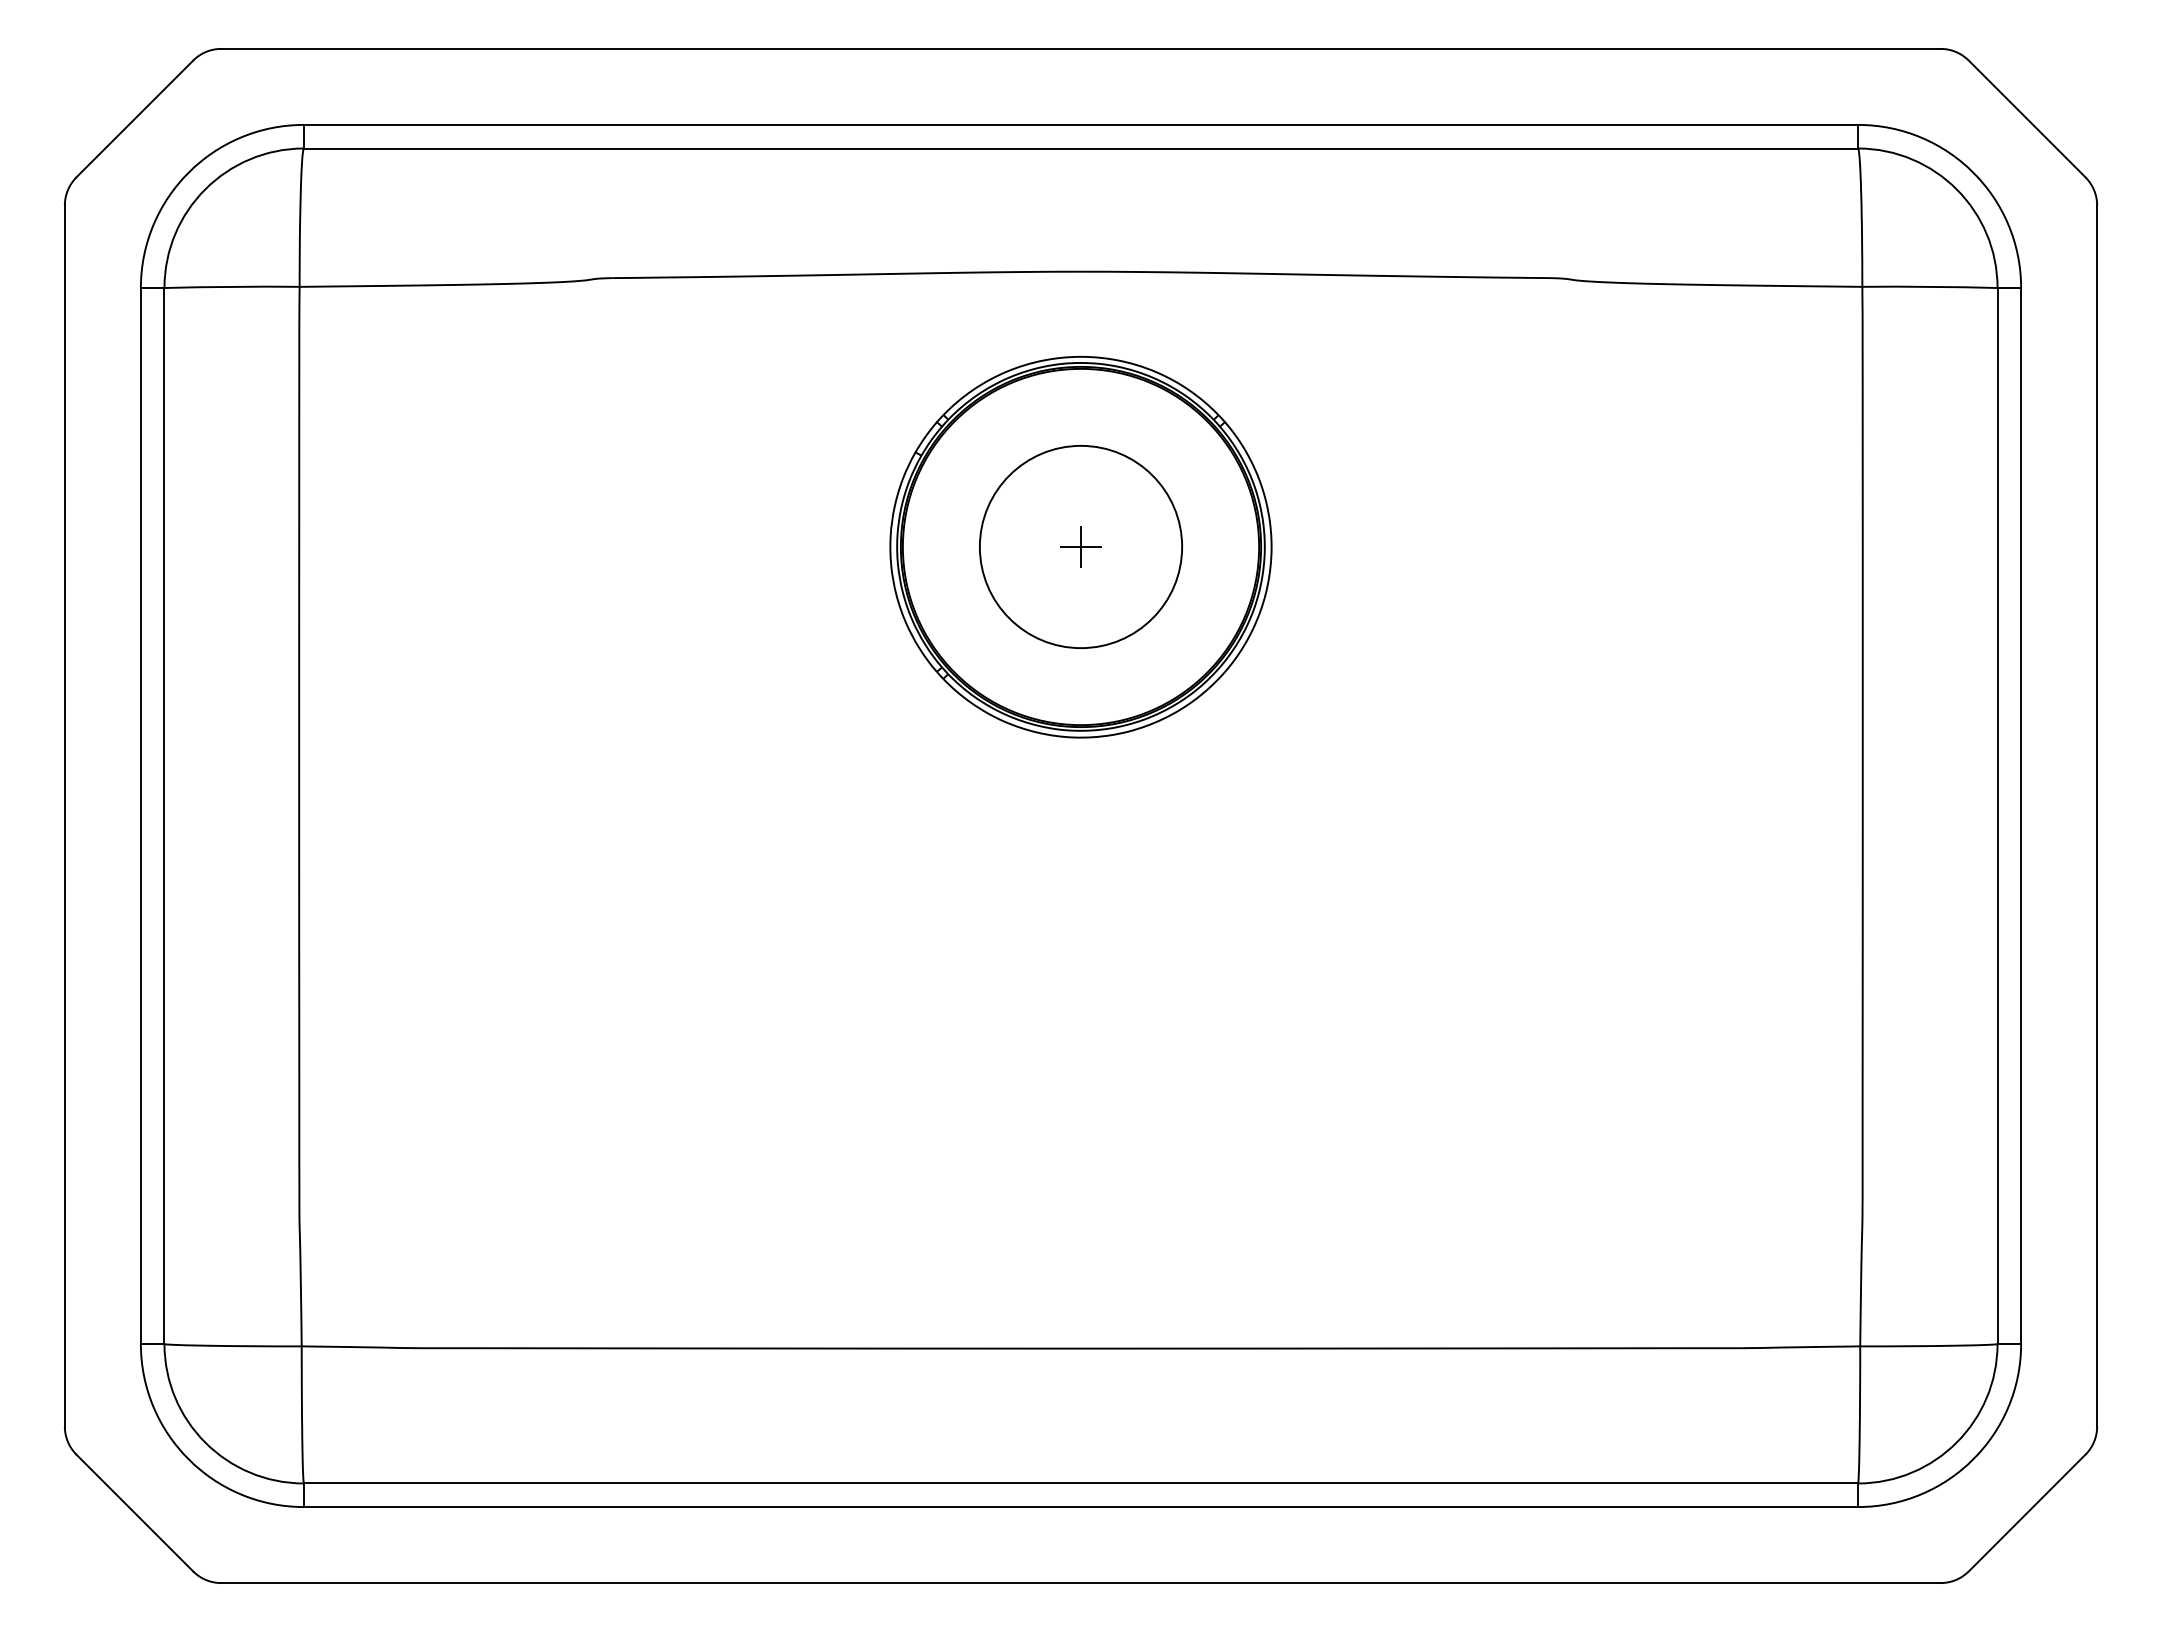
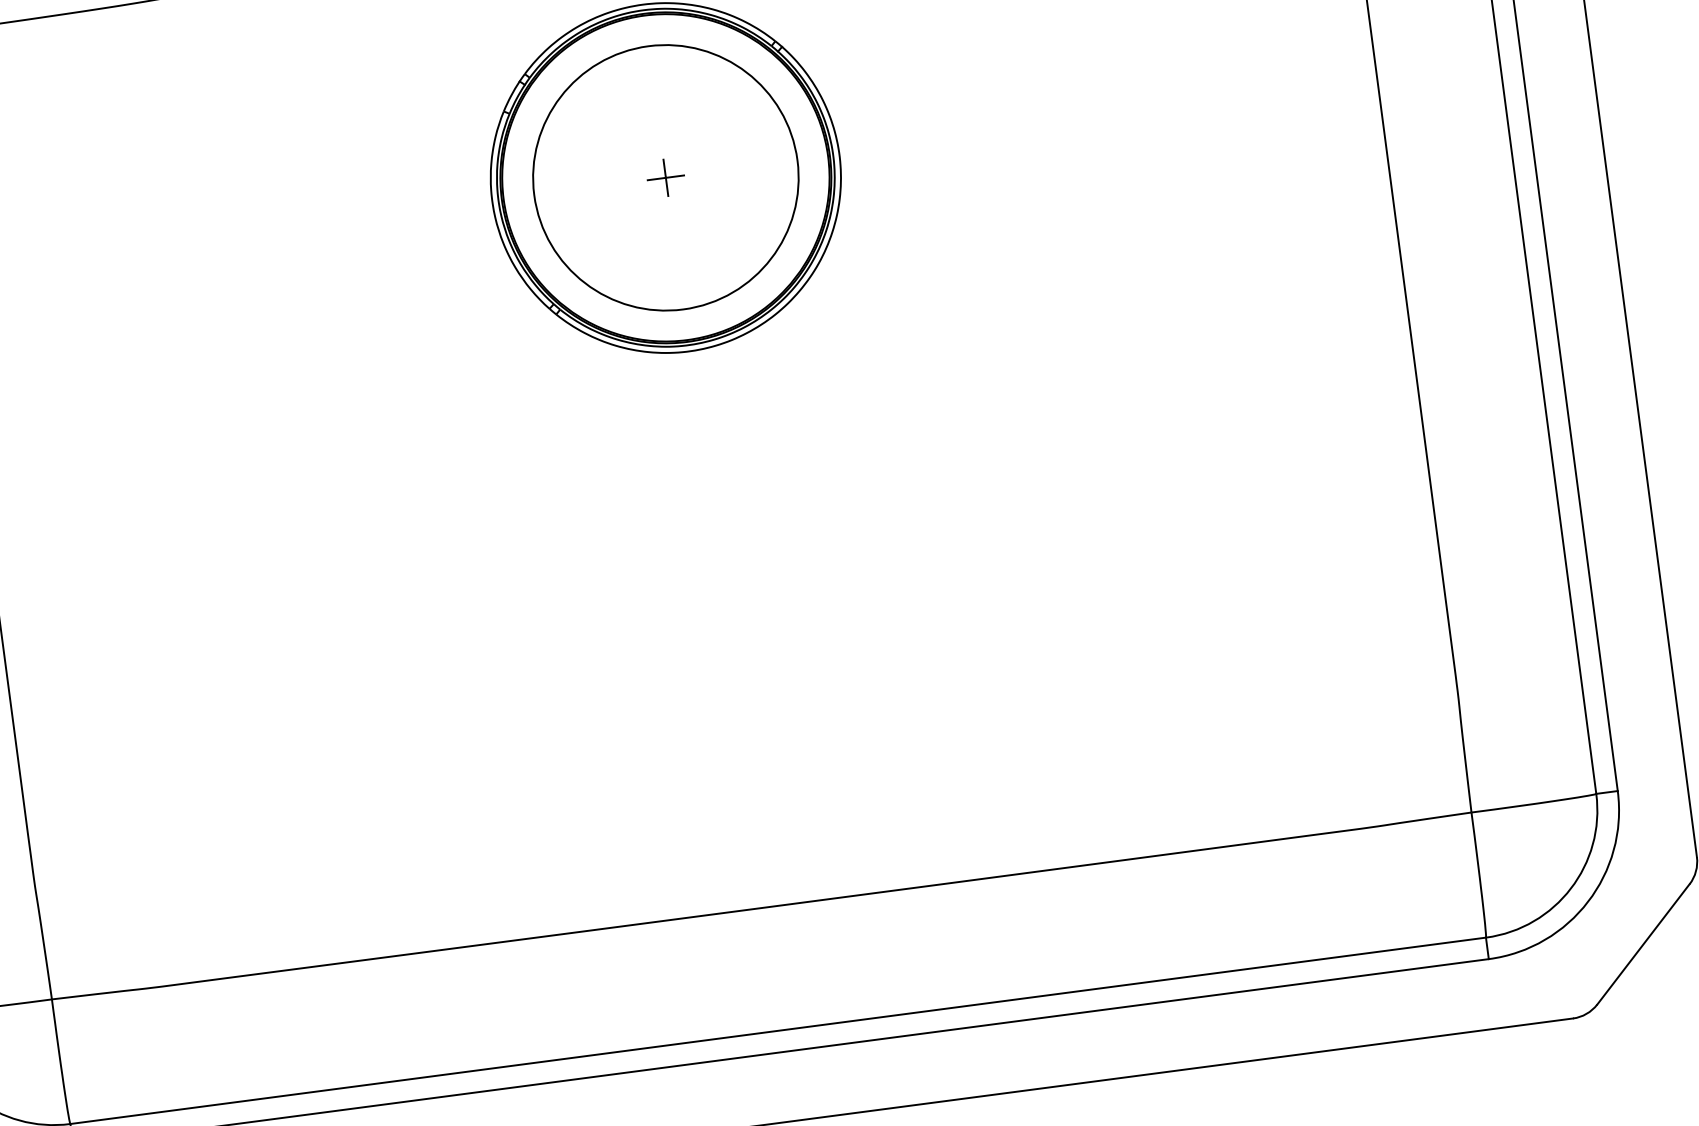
circle: (1080, 546) -> (665, 177), size x1.43

